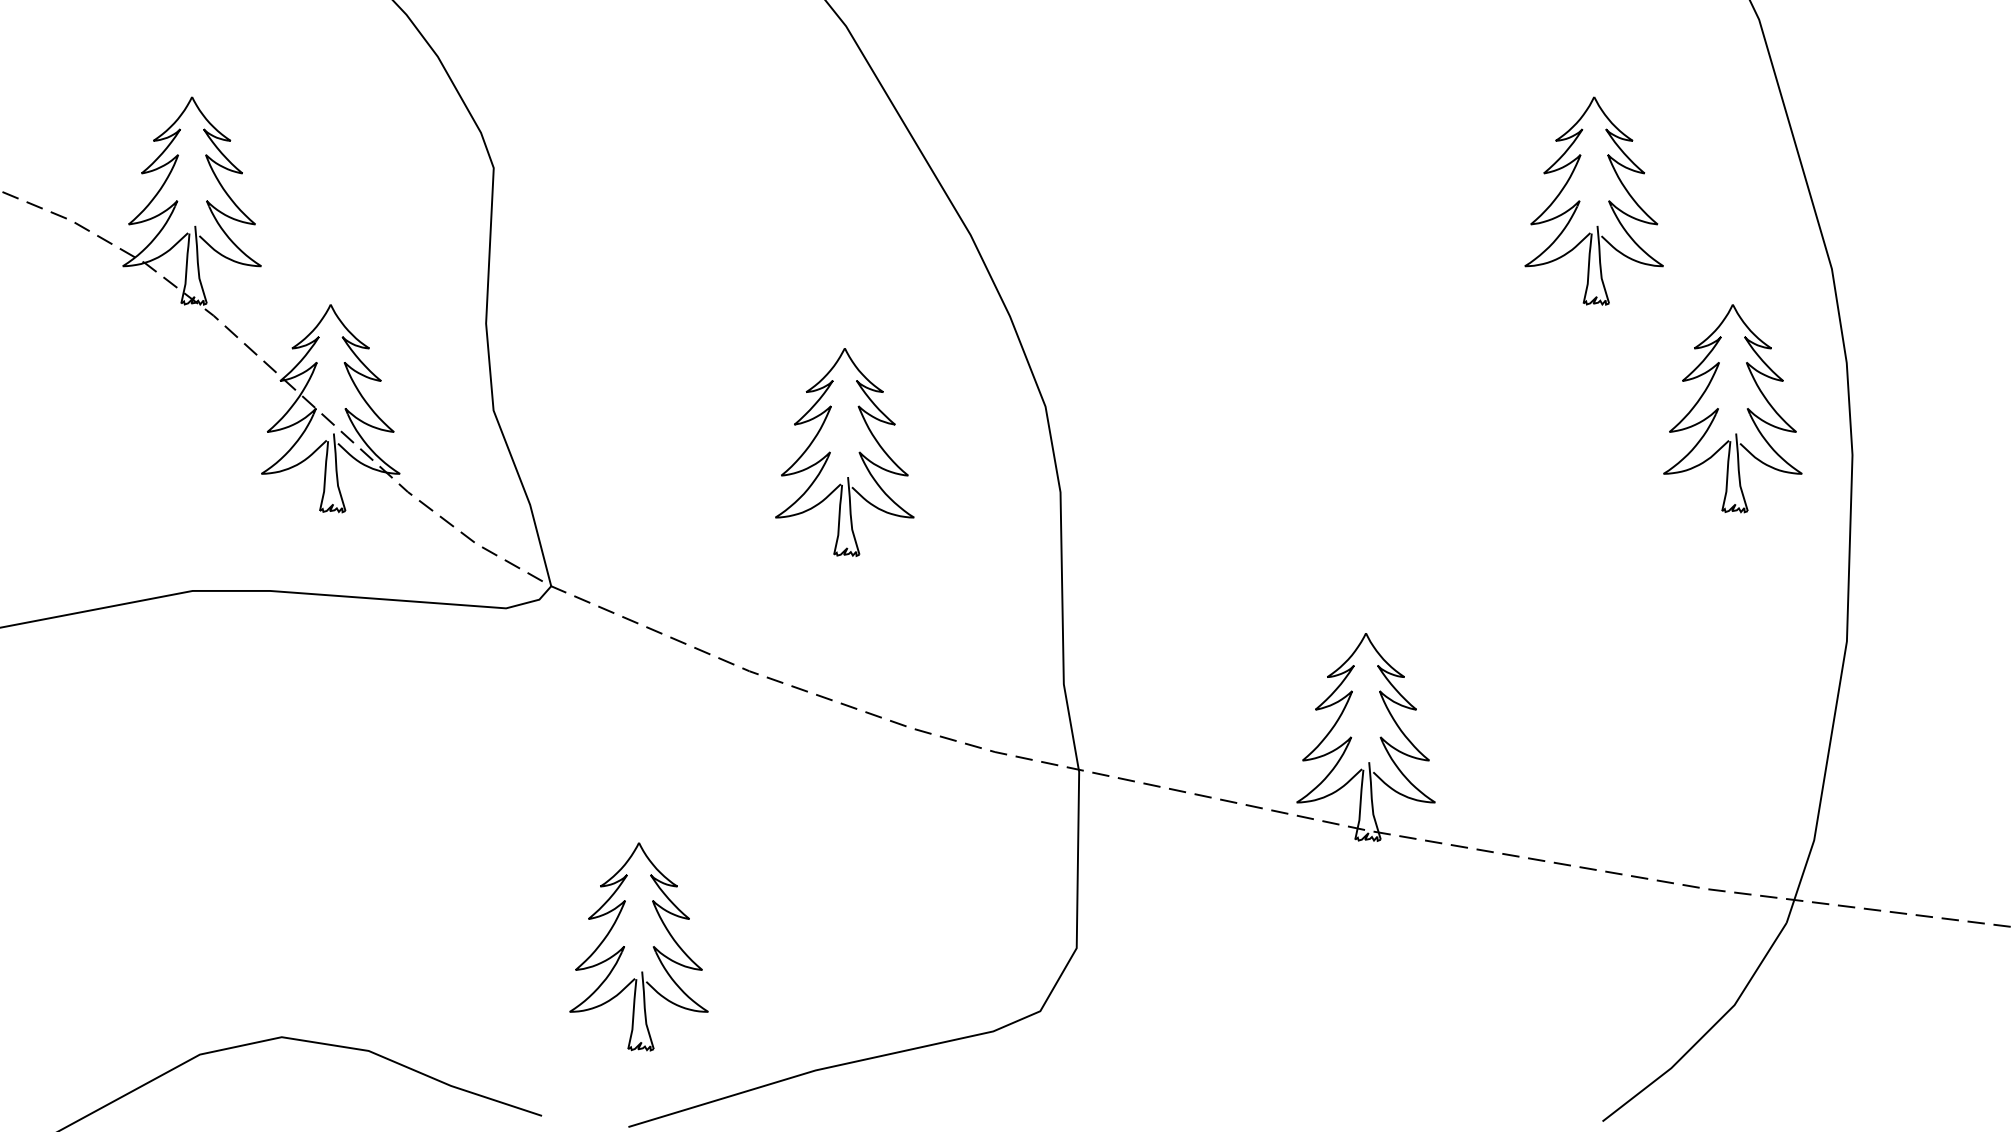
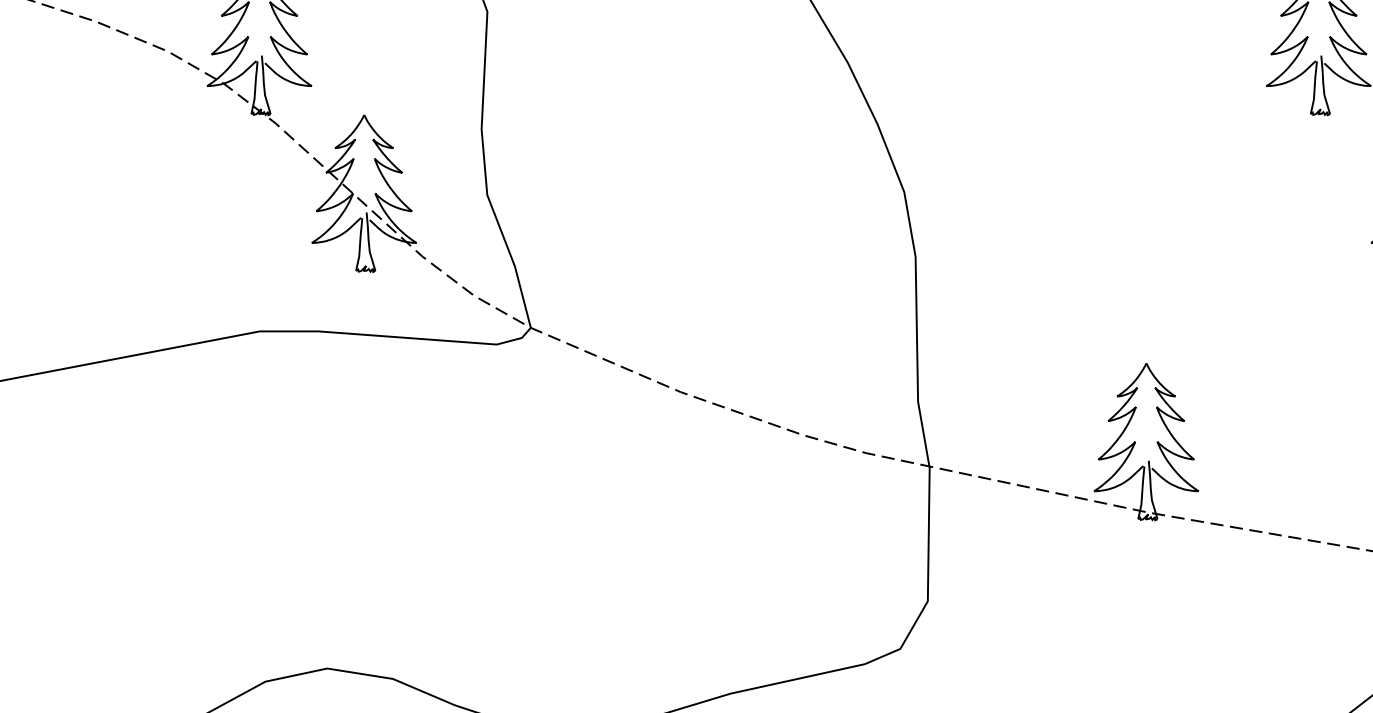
part: (830, 452) -> (741, 226), removed
part: (624, 946) -> (586, 600), removed

